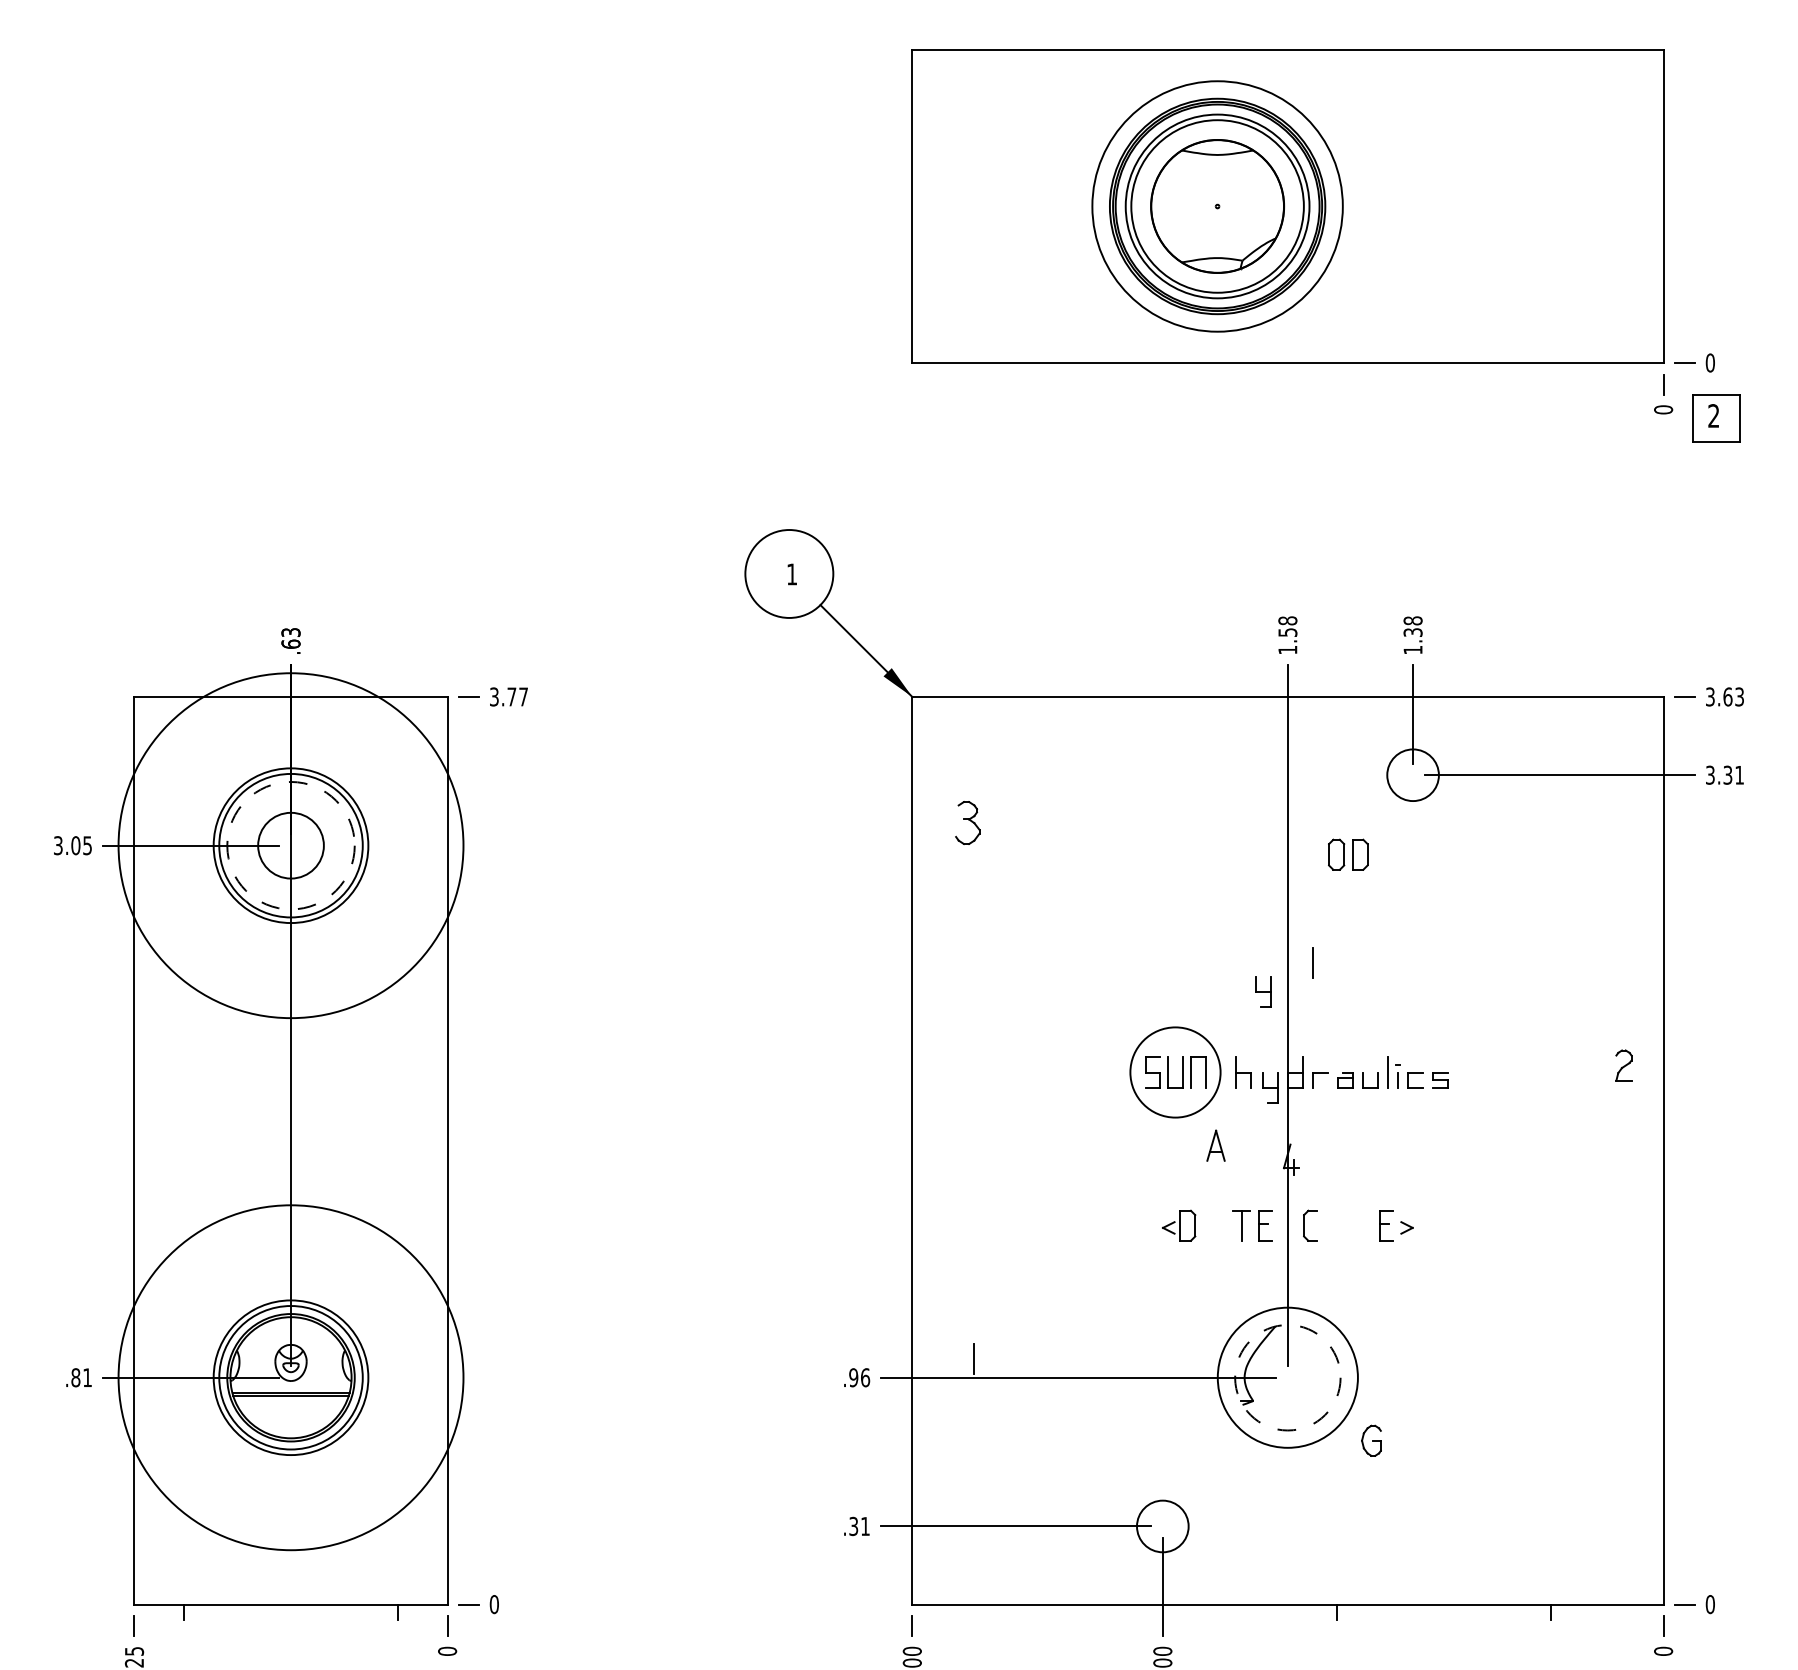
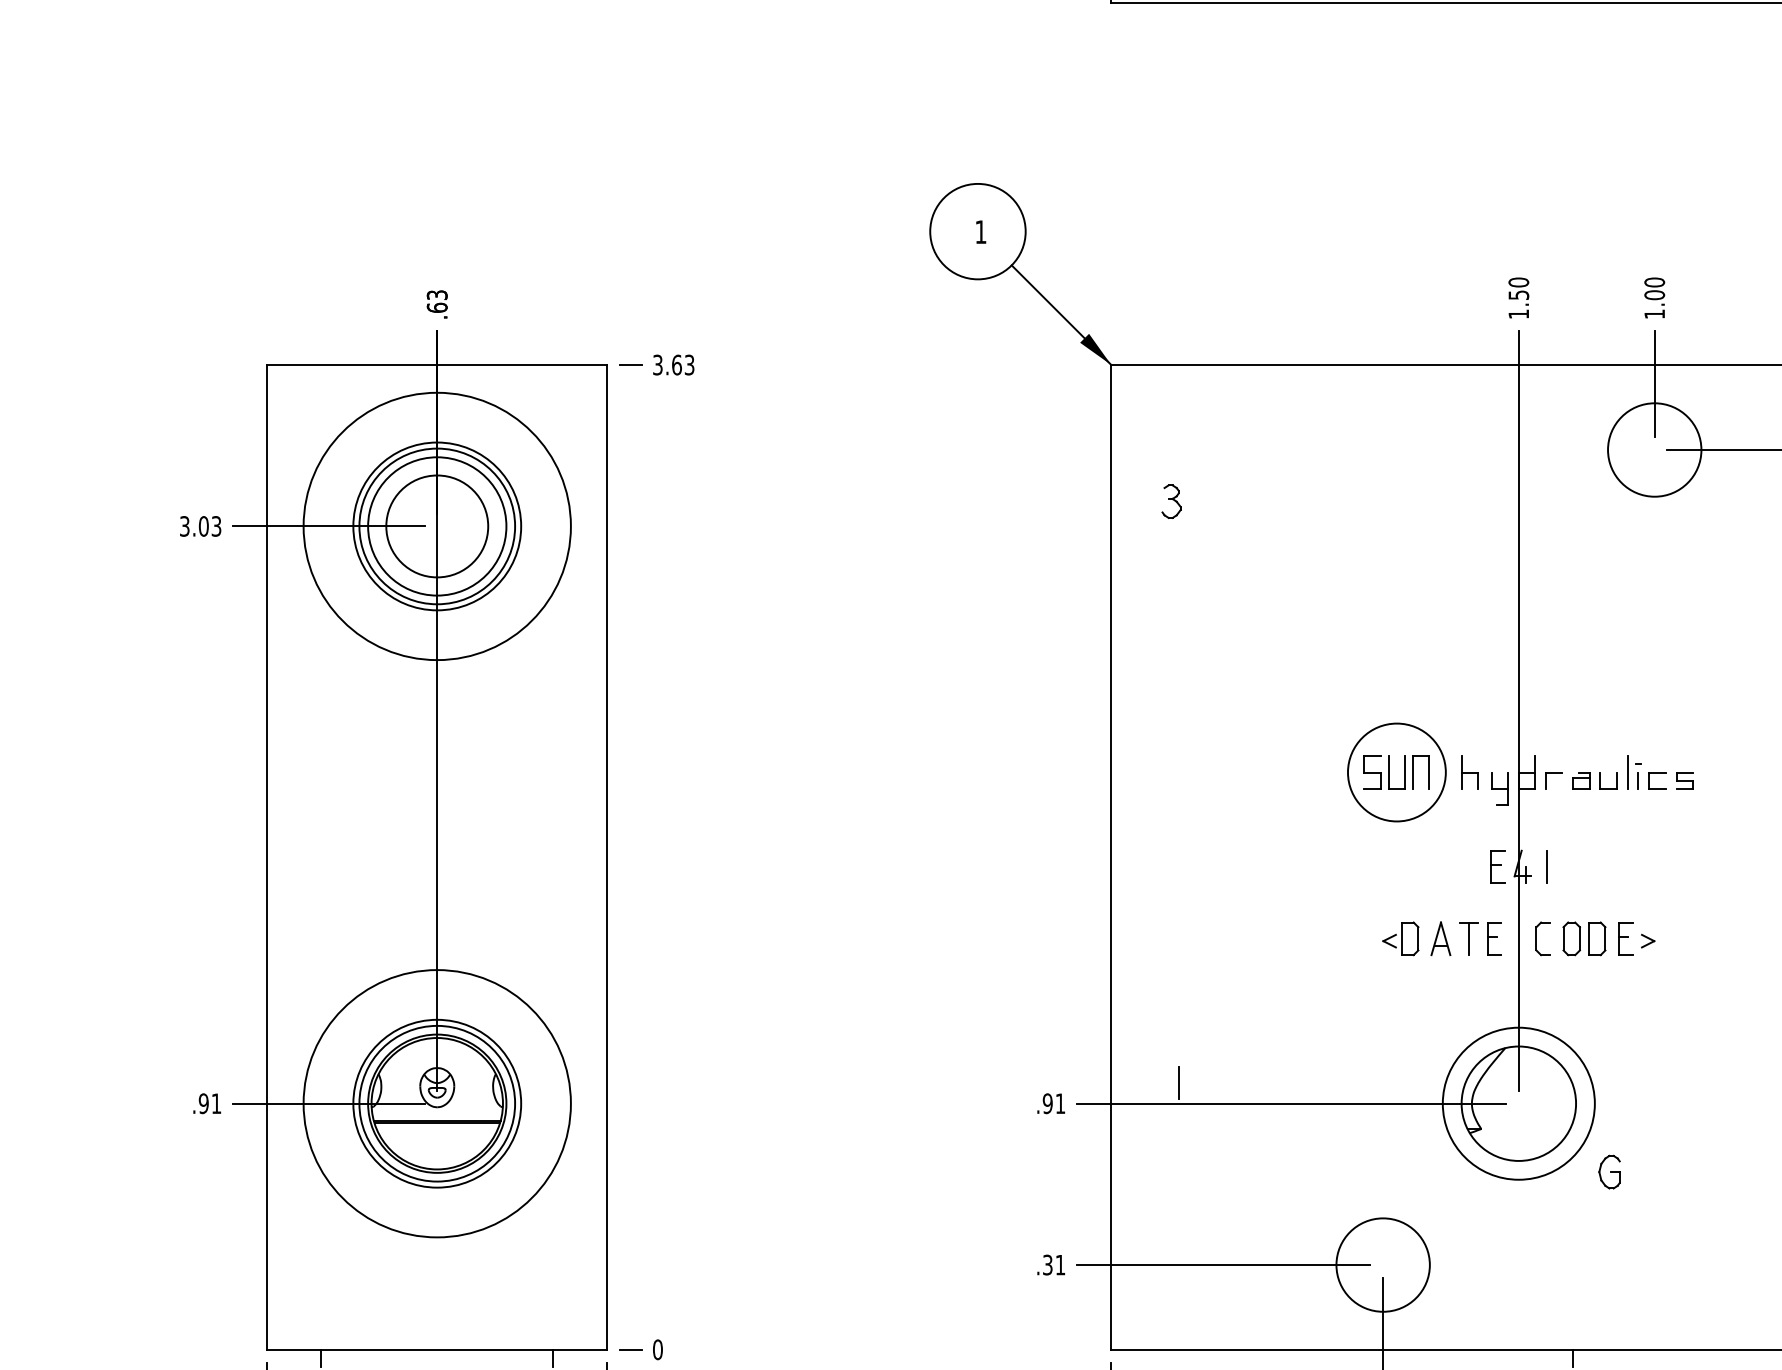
text: (1287, 620) -> (1518, 282), 1.58 -> 1.50
text: (1412, 626) -> (1654, 288), 1.38 -> 1.00
text: (517, 696) -> (682, 364), 3.77 -> 3.63
circle: (1413, 775) -> (1655, 450), size x1.67
part: (967, 822) -> (1171, 501), size x0.71
text: (87, 845) -> (216, 526), 3.05 -> 3.03
circle: (290, 845) -> (436, 526), dashed -> solid
circle: (290, 845) -> (436, 526), size x0.71
circle: (290, 845) -> (436, 526), size x1.43
part: (1348, 854) -> (1584, 938), moved
line: (1312, 962) -> (1545, 866), moved
part: (1263, 991) -> (1492, 684), removed
part: (1215, 1145) -> (1440, 938), moved
part: (1268, 1159) -> (1497, 866), added
text: (75, 1377) -> (203, 1103), .81 -> .91
circle: (290, 1377) -> (436, 1103), size x0.71
text: (865, 1377) -> (1060, 1103), .96 -> .91
circle: (1287, 1377) -> (1518, 1103), dashed -> solid
circle: (1162, 1526) -> (1382, 1265), size x1.67

